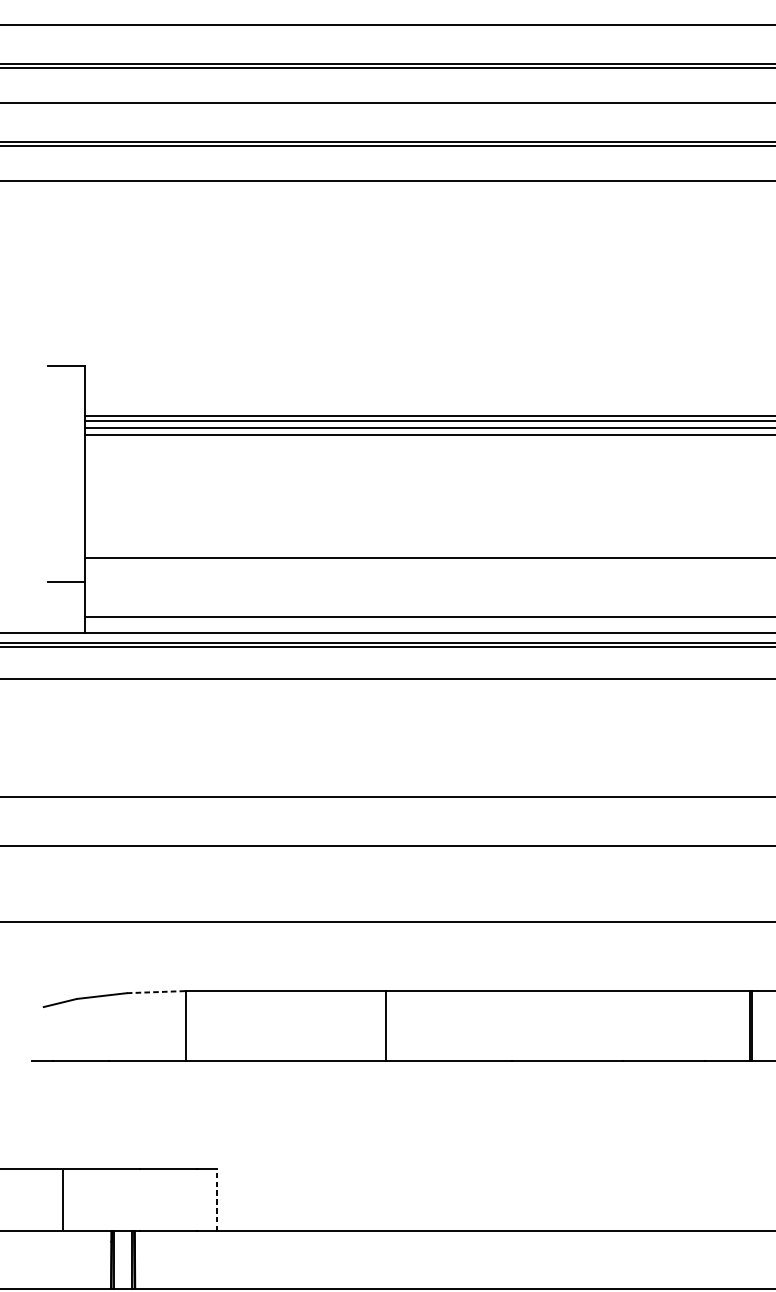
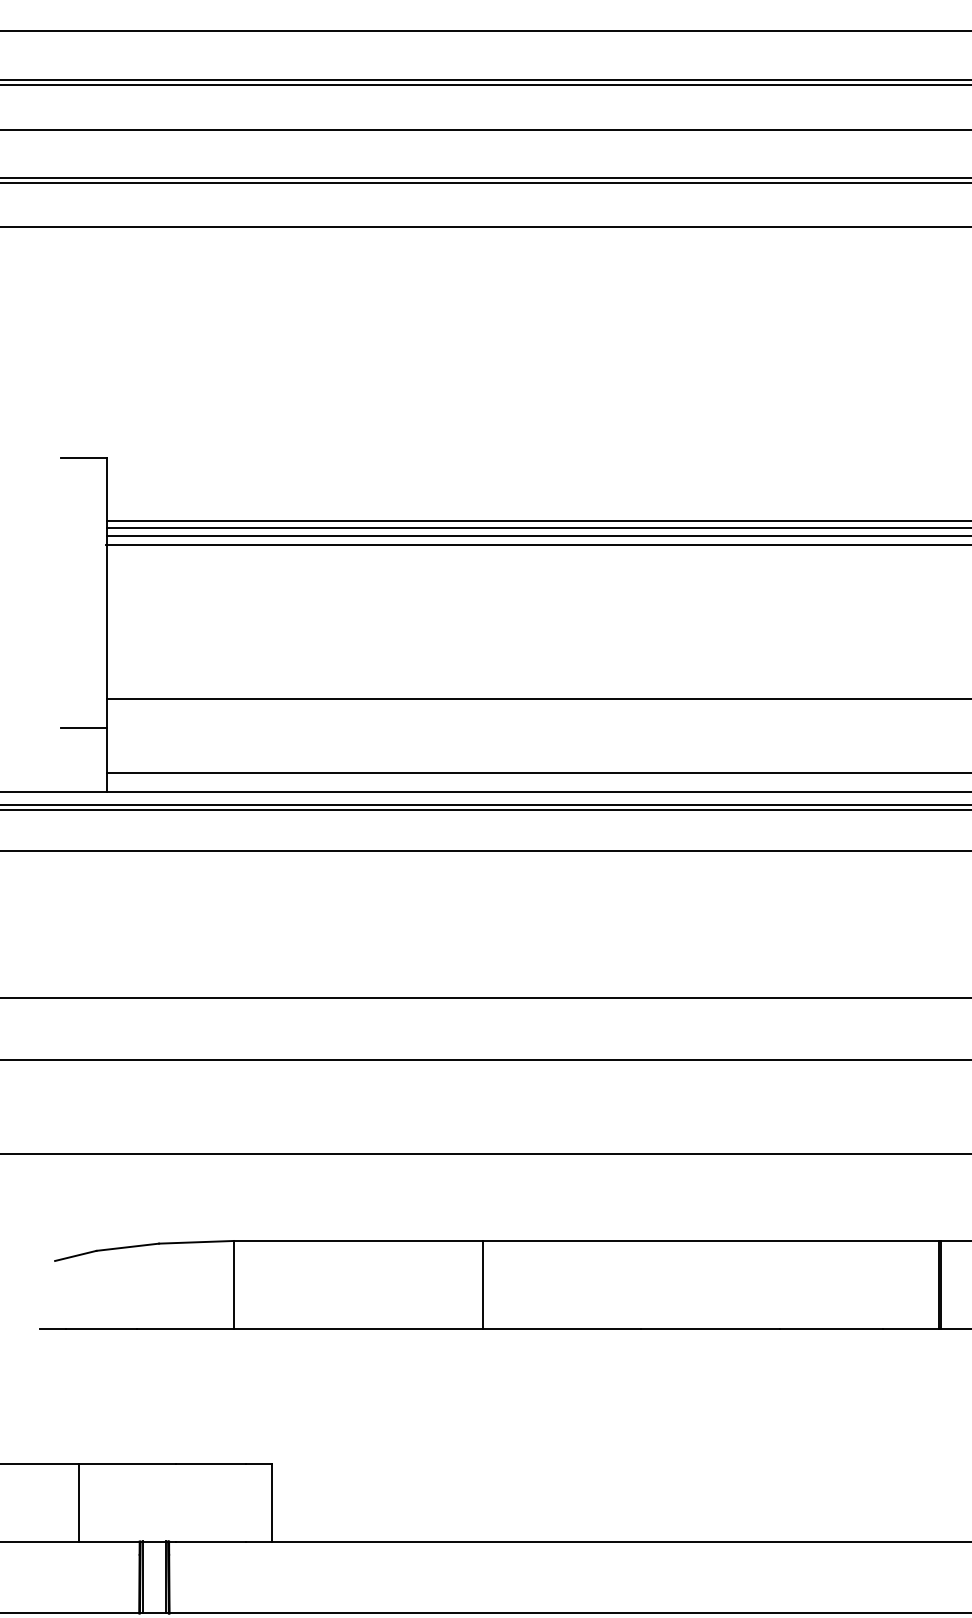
line: (156, 992) -> (196, 1242), dashed -> solid
line: (217, 1199) -> (272, 1502), dashed -> solid

